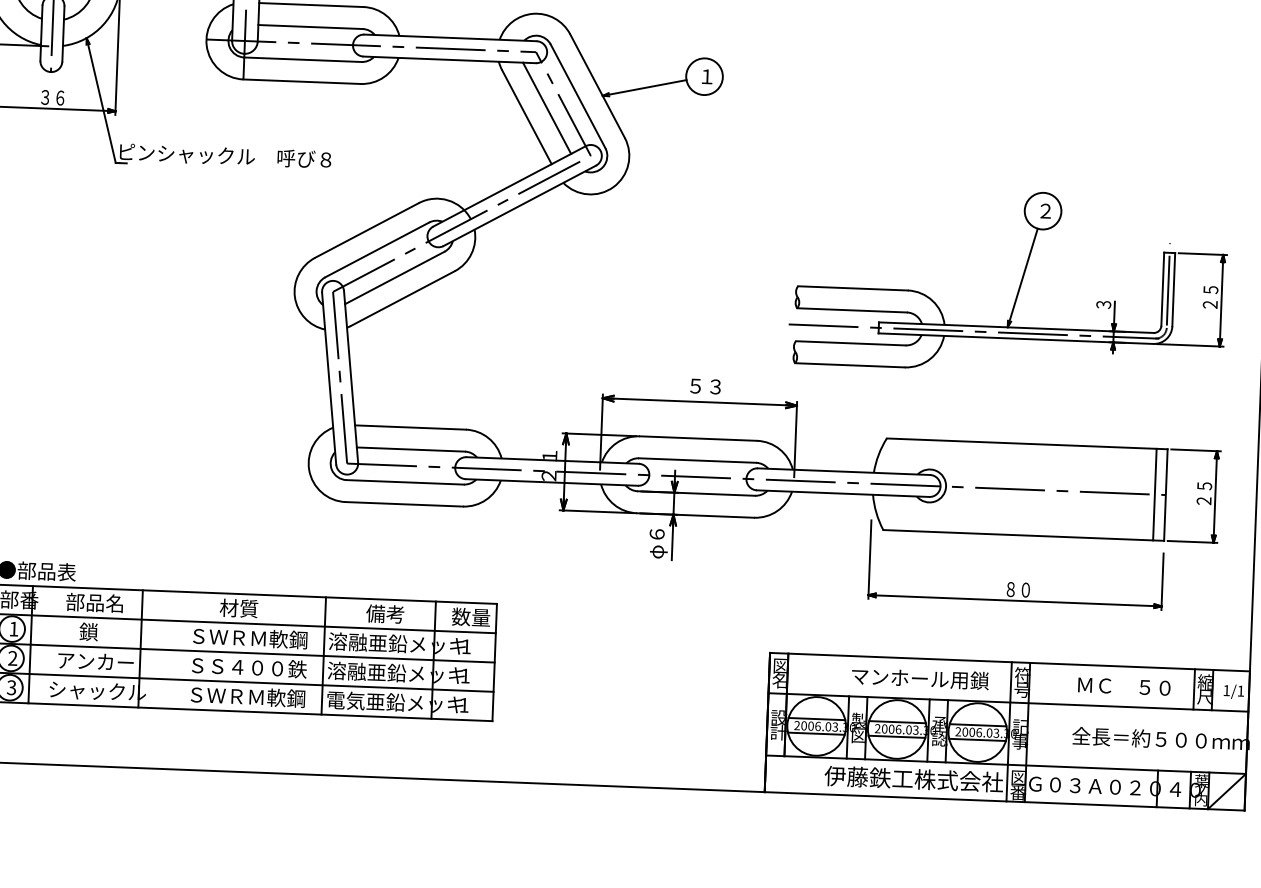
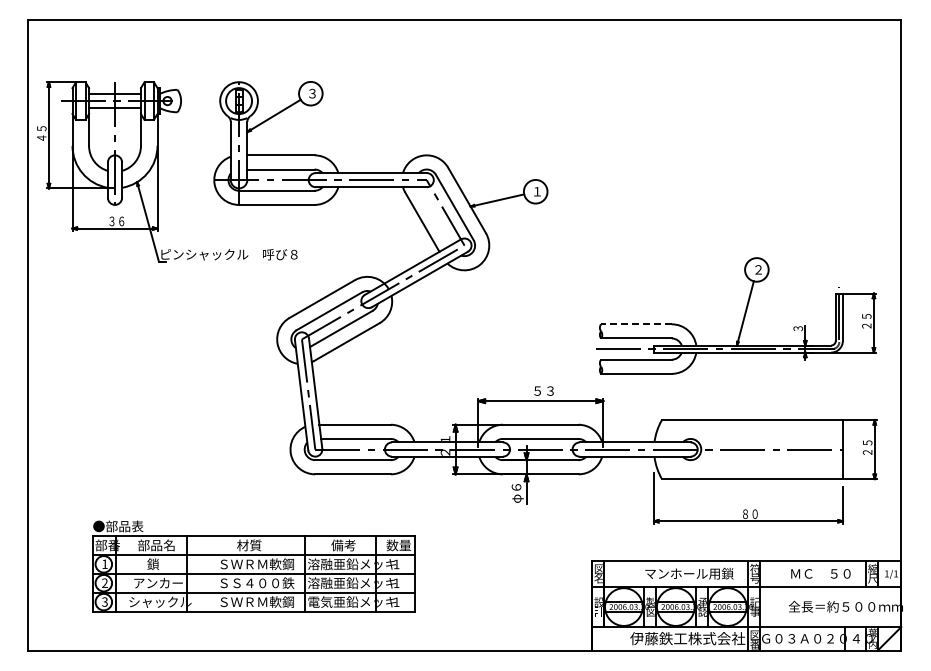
line: (546, 107) -> (434, 215), removed
line: (851, 288) -> (635, 324), solid -> dashed
line: (1154, 494) -> (835, 449), removed

